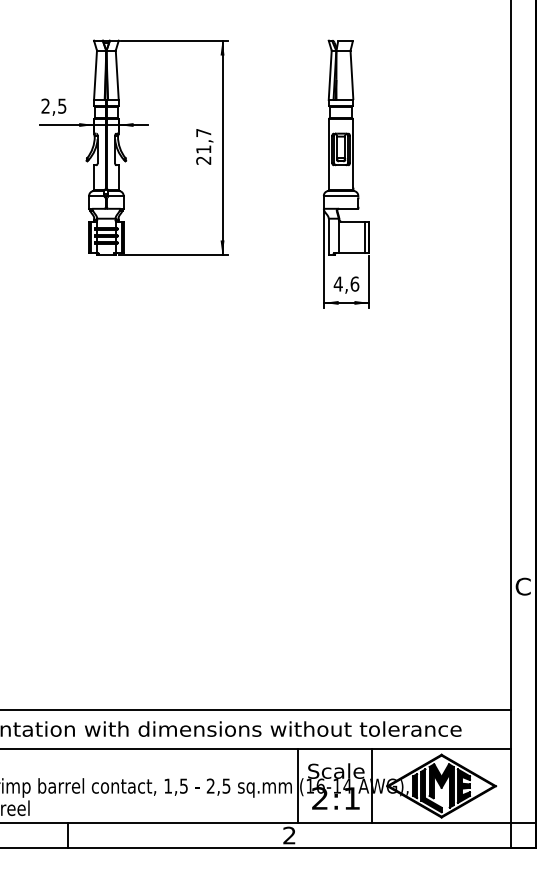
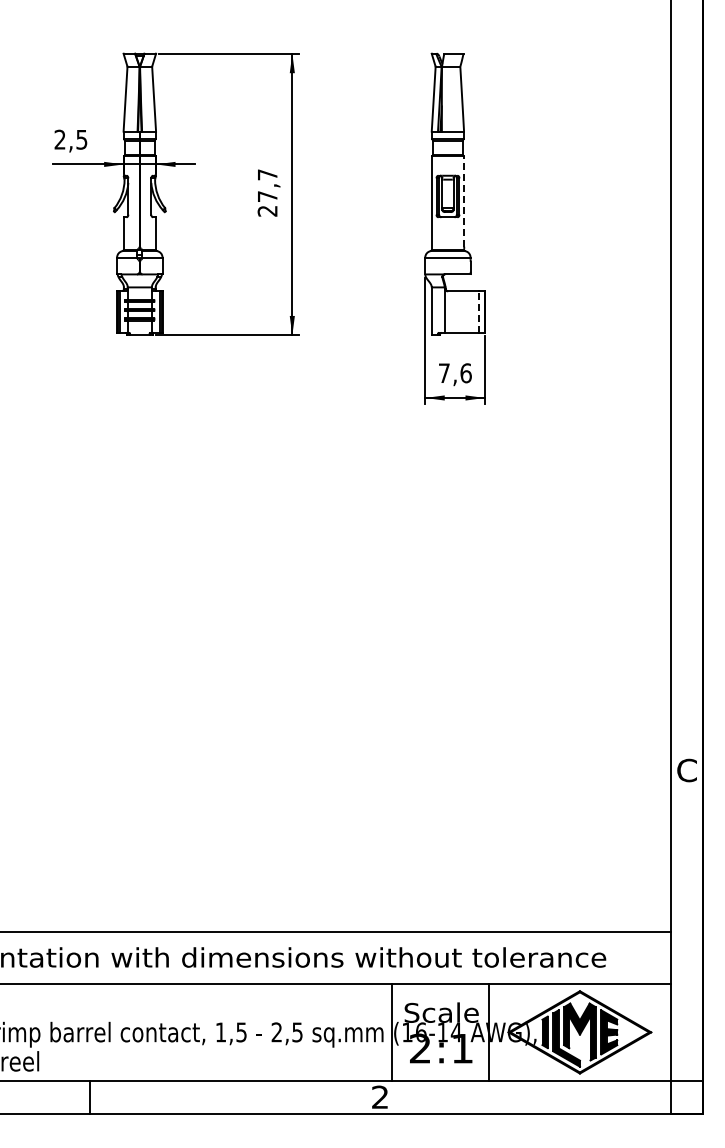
text: (203, 149) -> (267, 196), 21,7 -> 27,7
line: (353, 153) -> (464, 201), solid -> dashed
line: (364, 237) -> (478, 312), solid -> dashed
text: (338, 283) -> (444, 372), 4,6 -> 7,6

